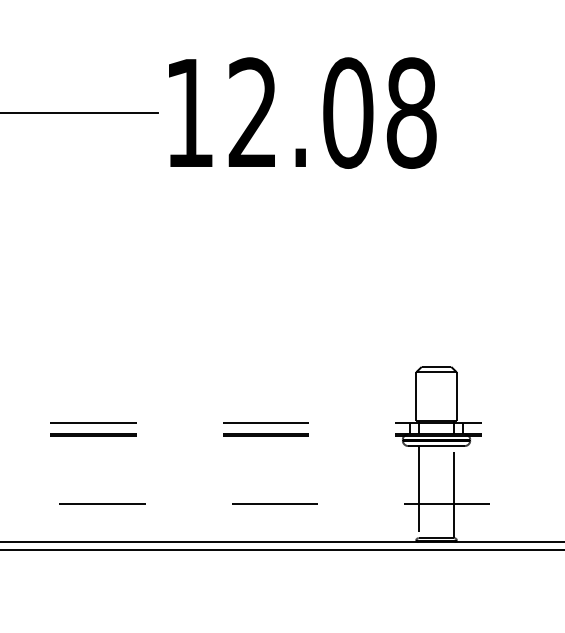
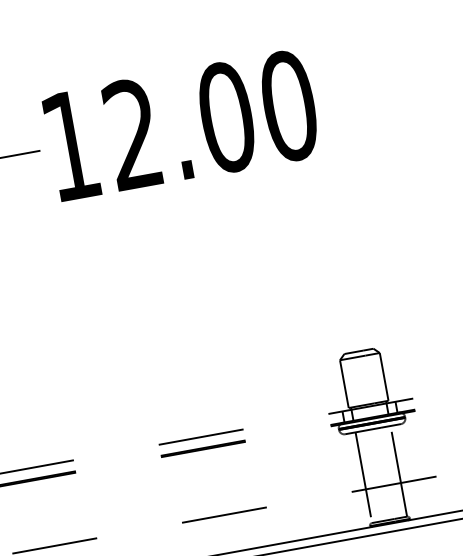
text: (411, 112) -> (288, 105), 12.08 -> 12.00

